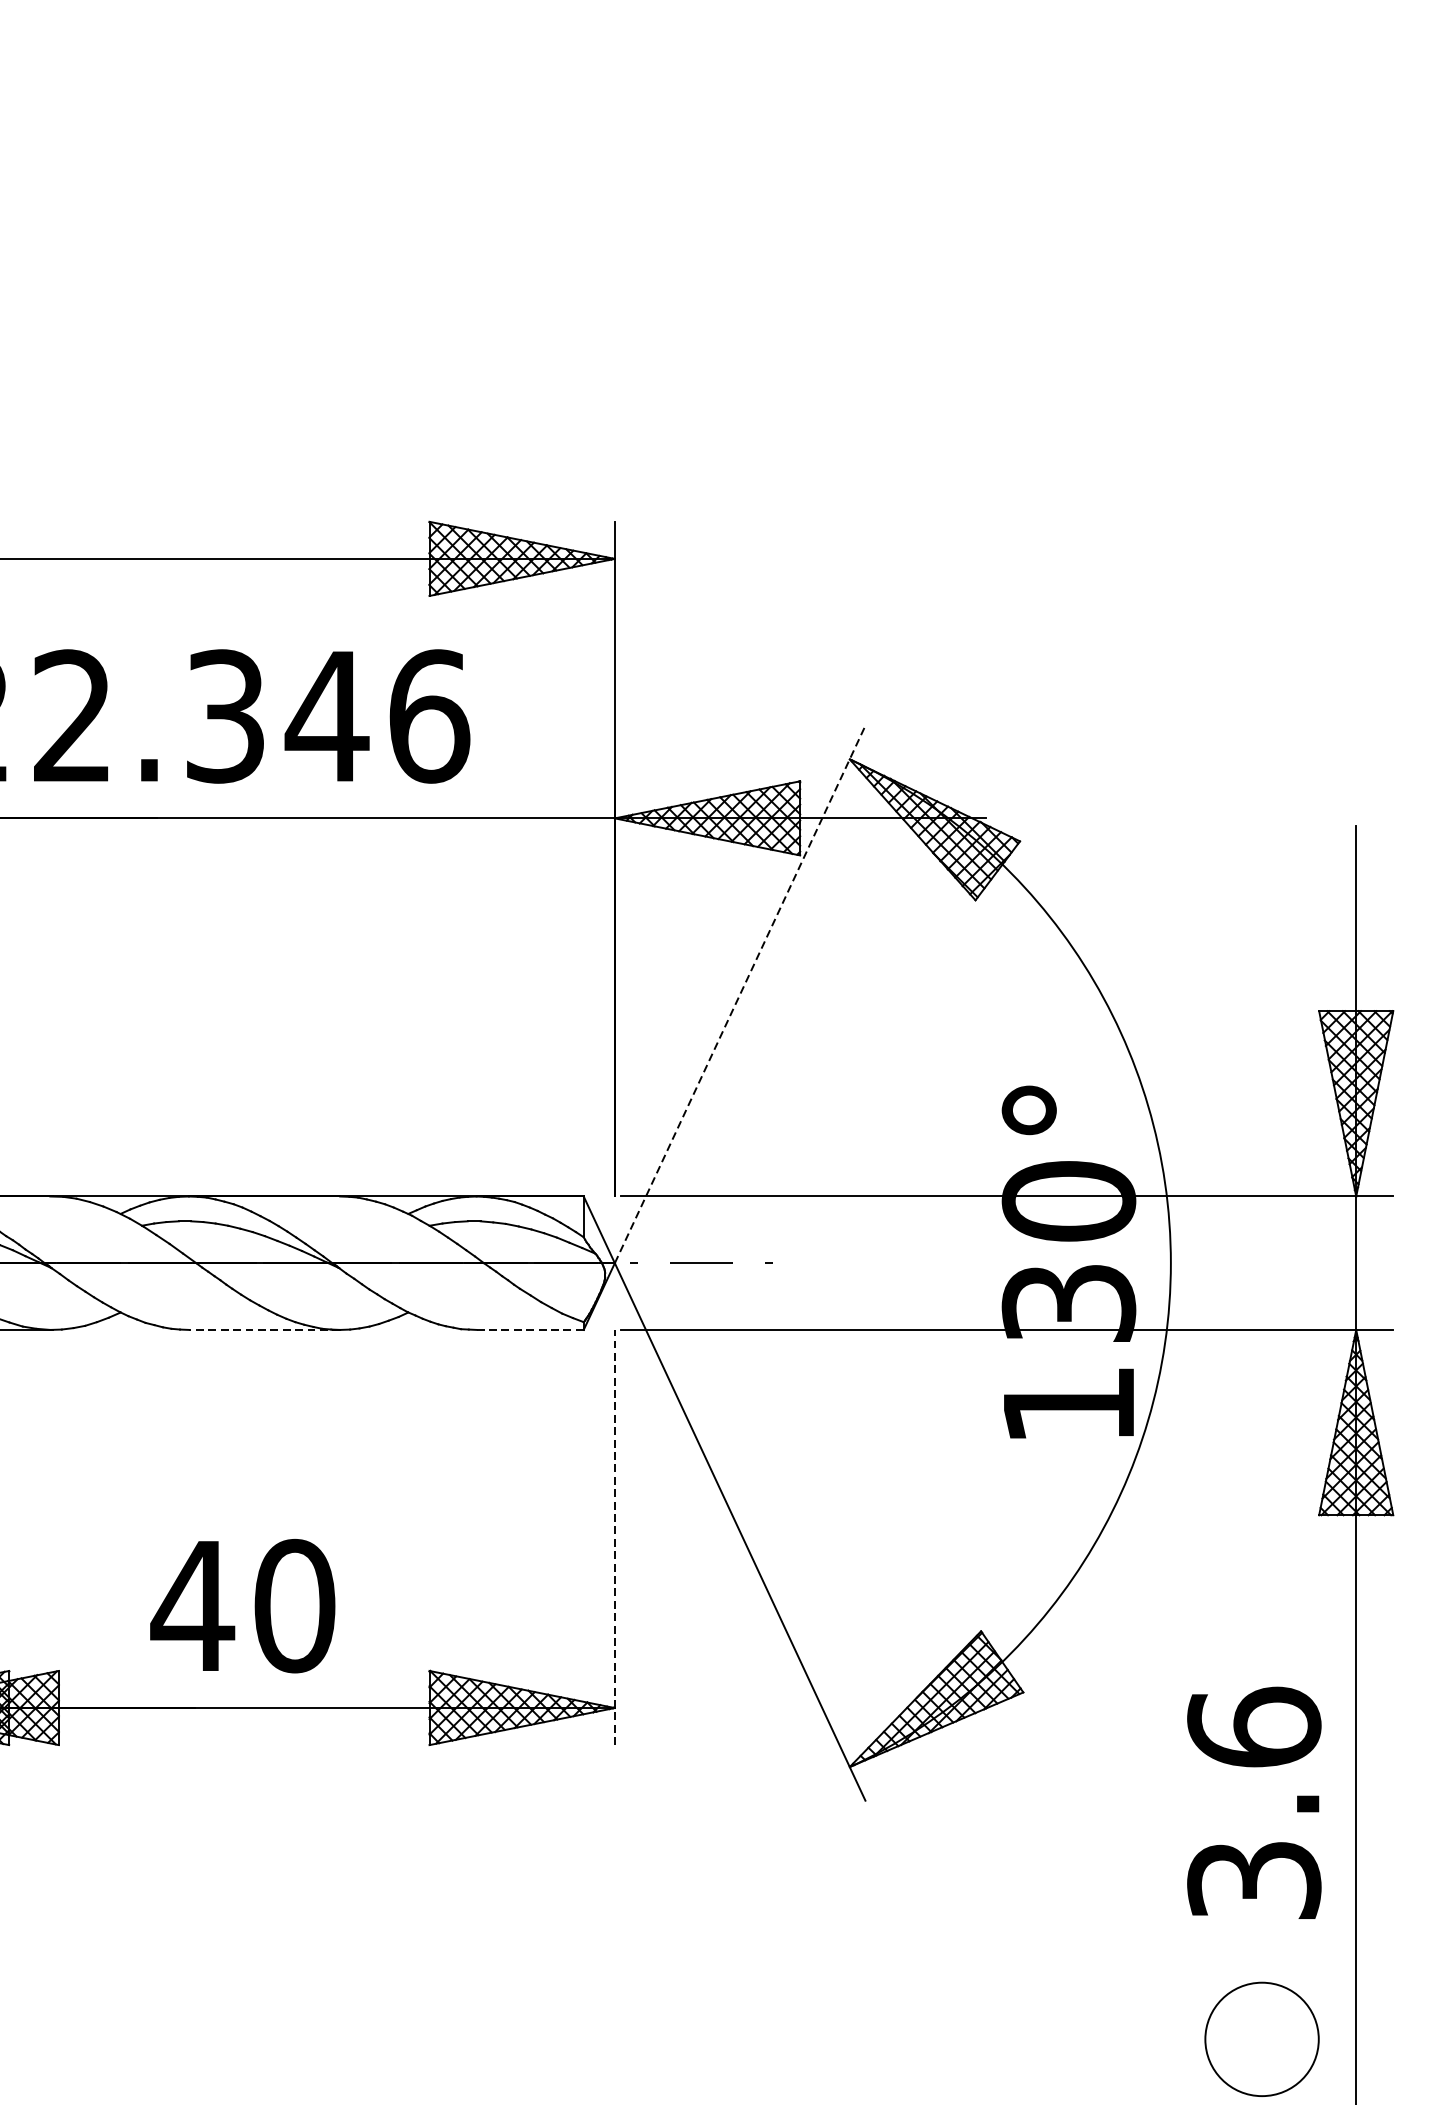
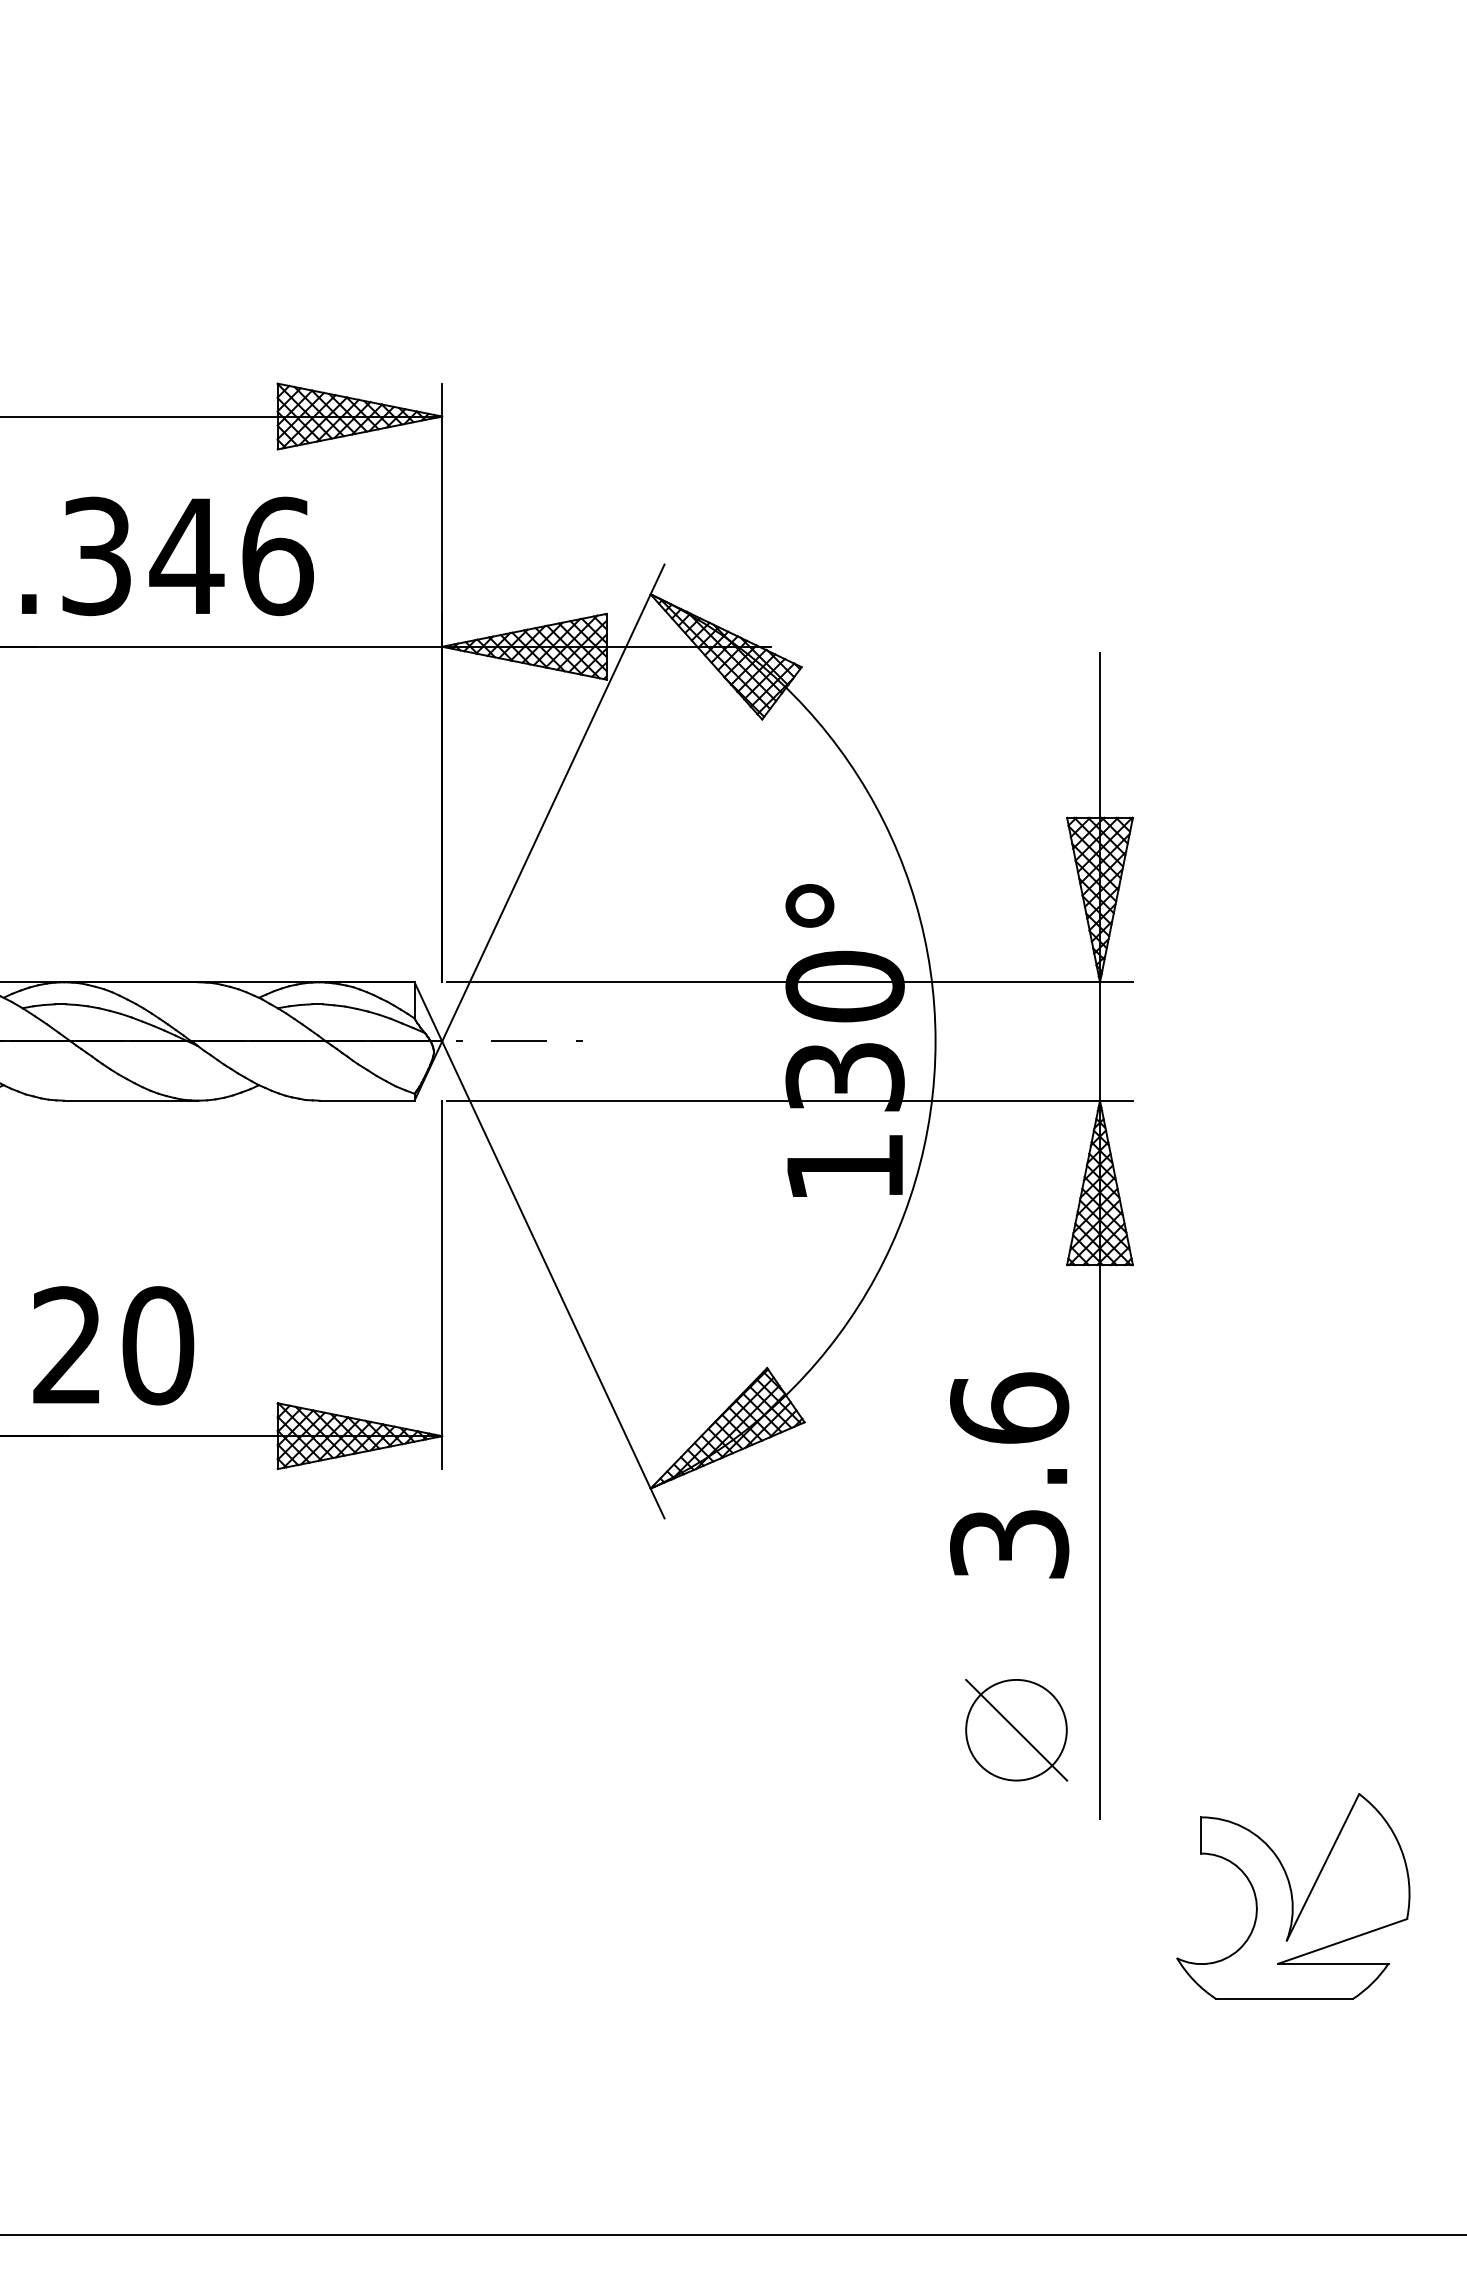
line: (740, 993) -> (553, 802), dashed -> solid
line: (263, 1329) -> (130, 1100), dashed -> solid
line: (530, 1329) -> (367, 1100), dashed -> solid
line: (615, 1537) -> (442, 1284), dashed -> solid
text: (192, 1604) -> (67, 1344), 40 -> 20
text: (1254, 1803) -> (1009, 1475), moved
line: (1262, 2038) -> (1016, 1729), added

